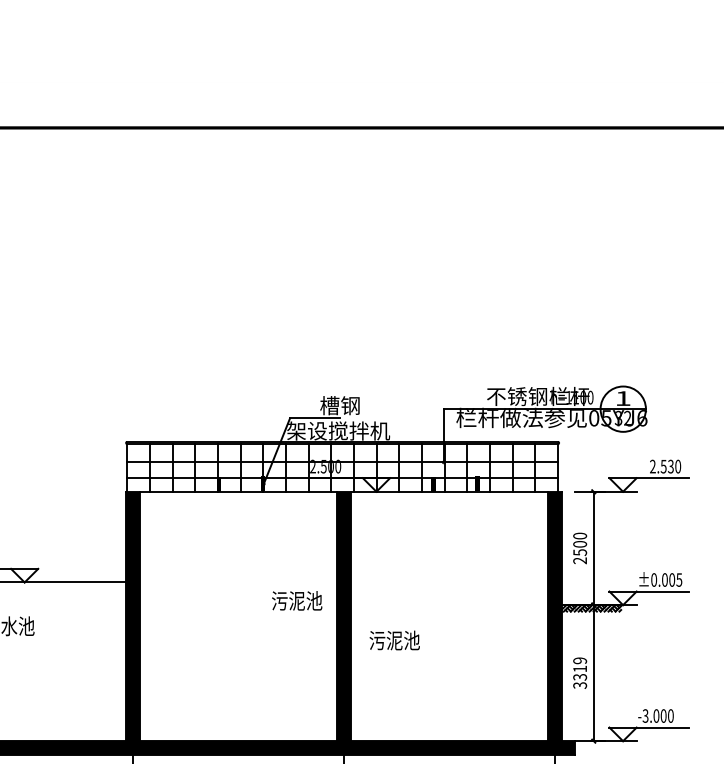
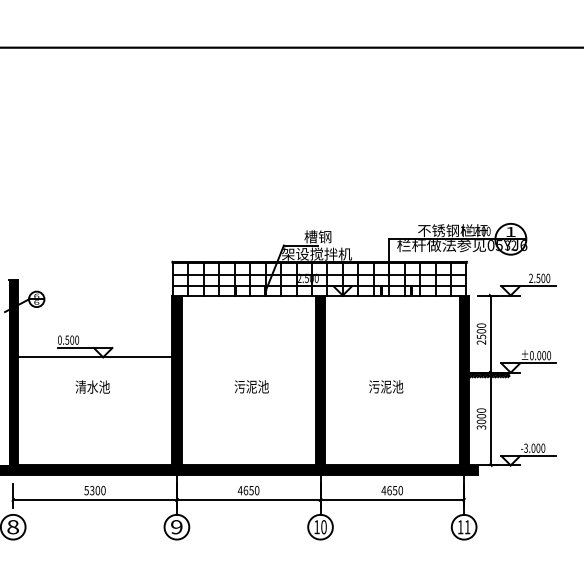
text: (671, 466) -> (543, 278), 2.530 -> 2.500
text: (679, 579) -> (549, 355), ±0.005 -> ±0.000
text: (296, 600) -> (251, 386), moved
text: (395, 640) -> (386, 386), moved
text: (580, 669) -> (481, 416), 3319 -> 3000

